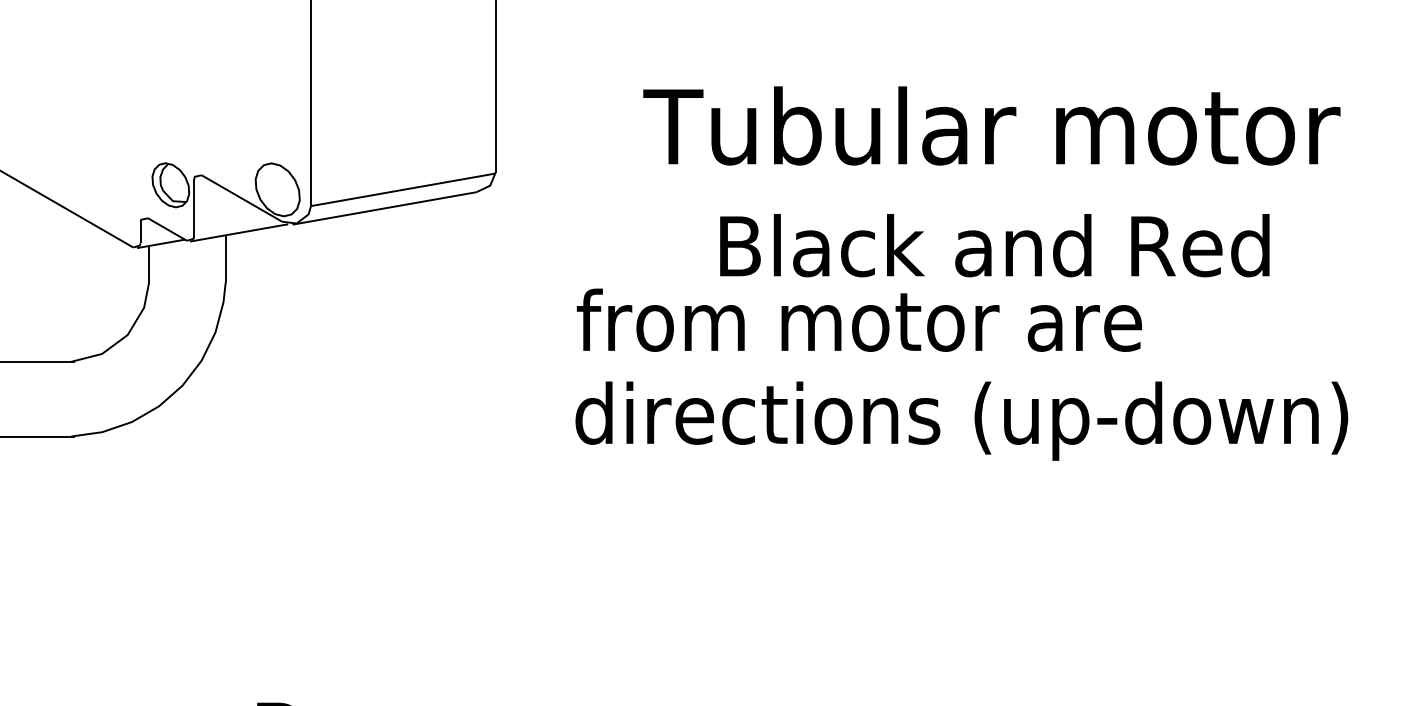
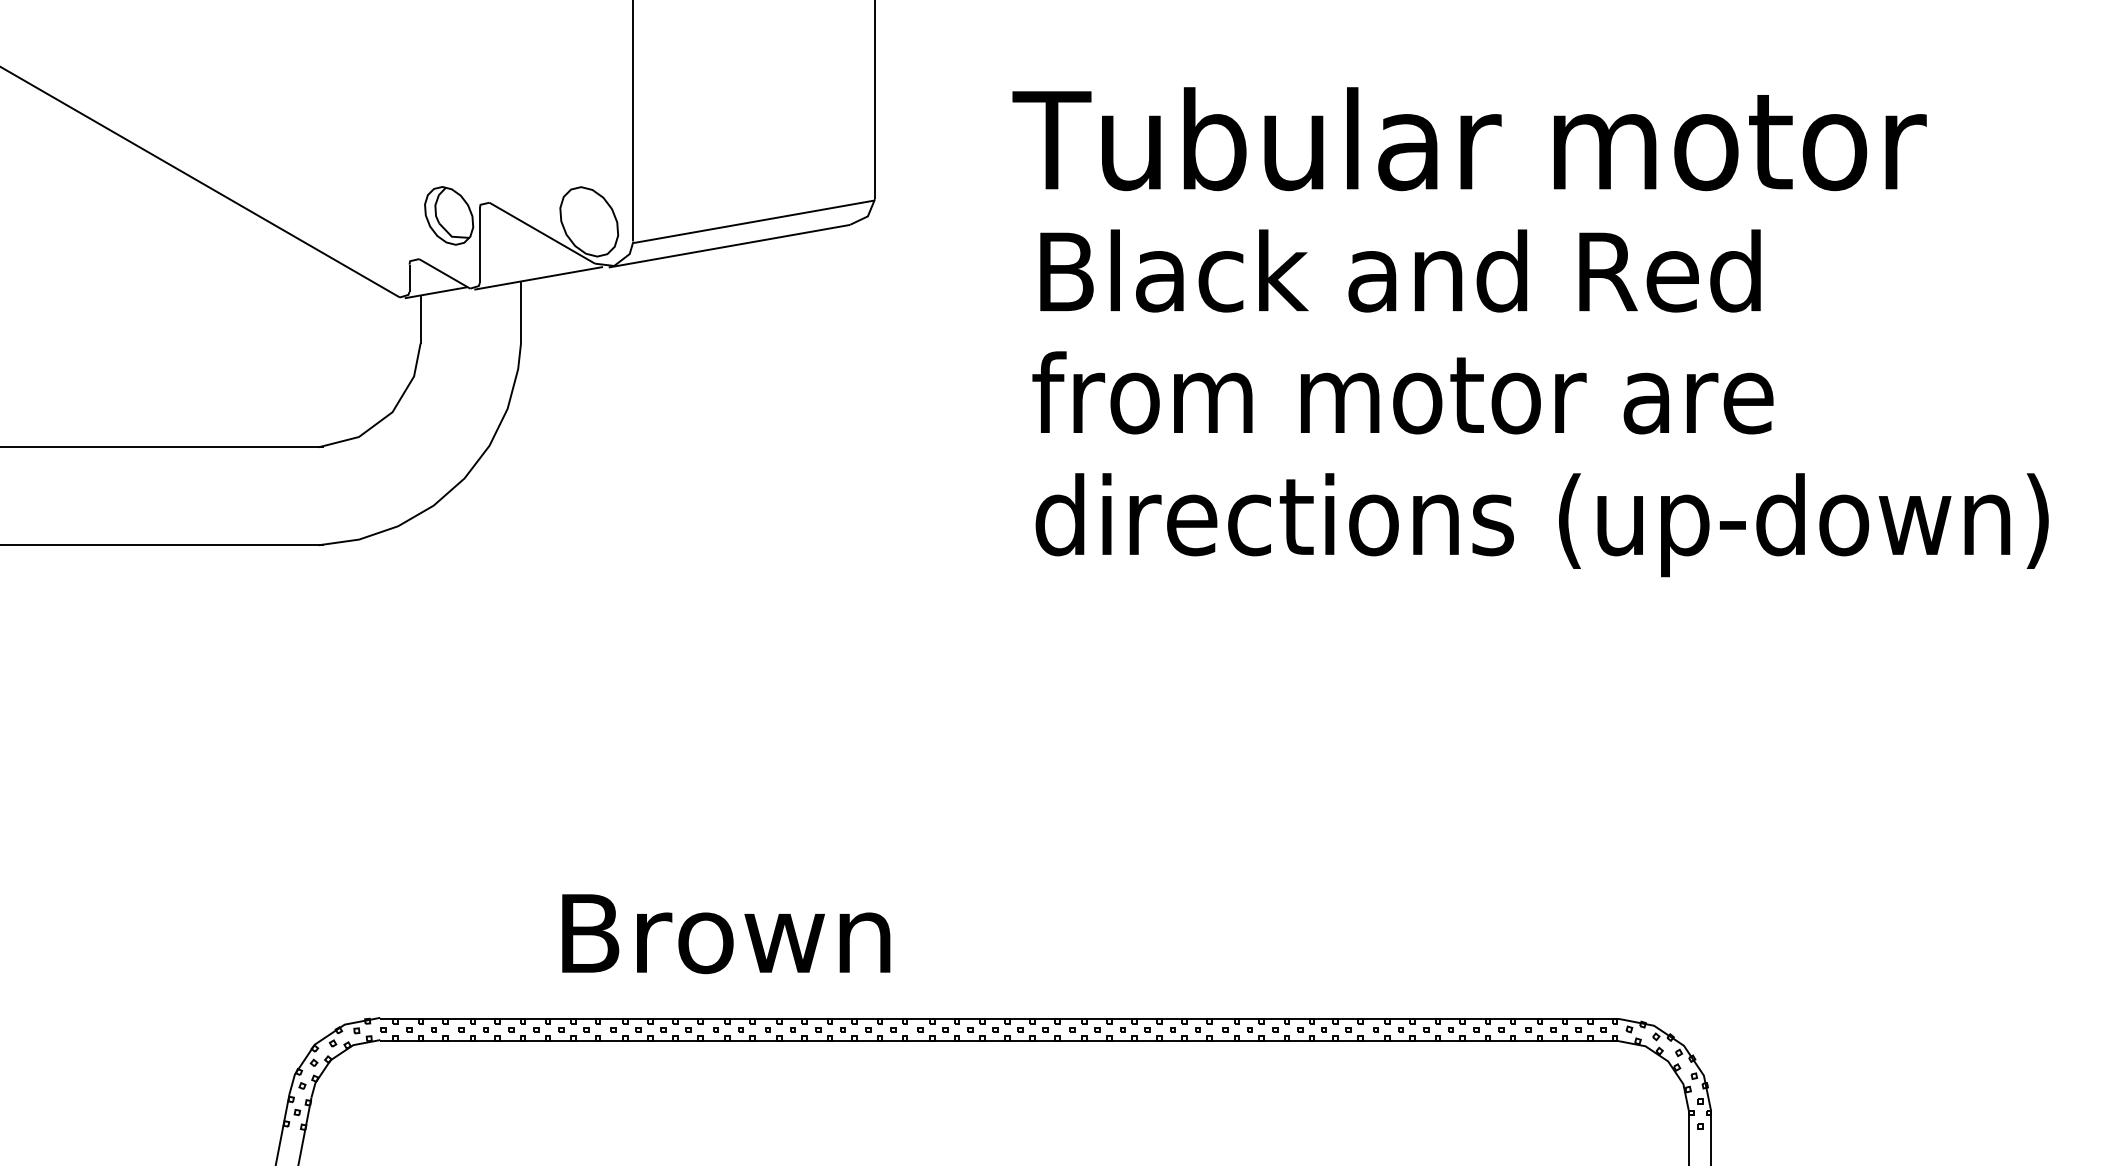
text: (991, 126) -> (1469, 139), moved
text: (994, 245) -> (1400, 270), moved
text: (859, 319) -> (1402, 392), moved
text: (961, 421) -> (1541, 525), moved

